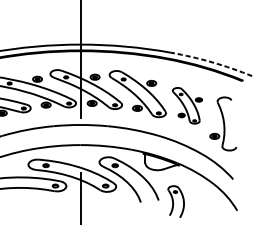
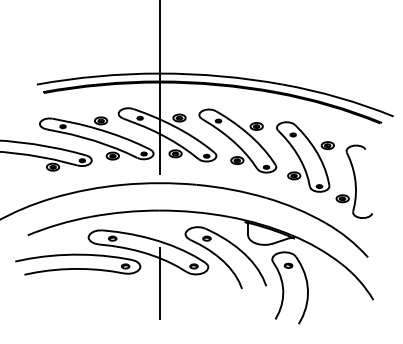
arc: (212, 62) -> (339, 97), dashed -> solid
part: (187, 105) -> (305, 156), size x1.43
part: (175, 201) -> (289, 287), size x1.67

